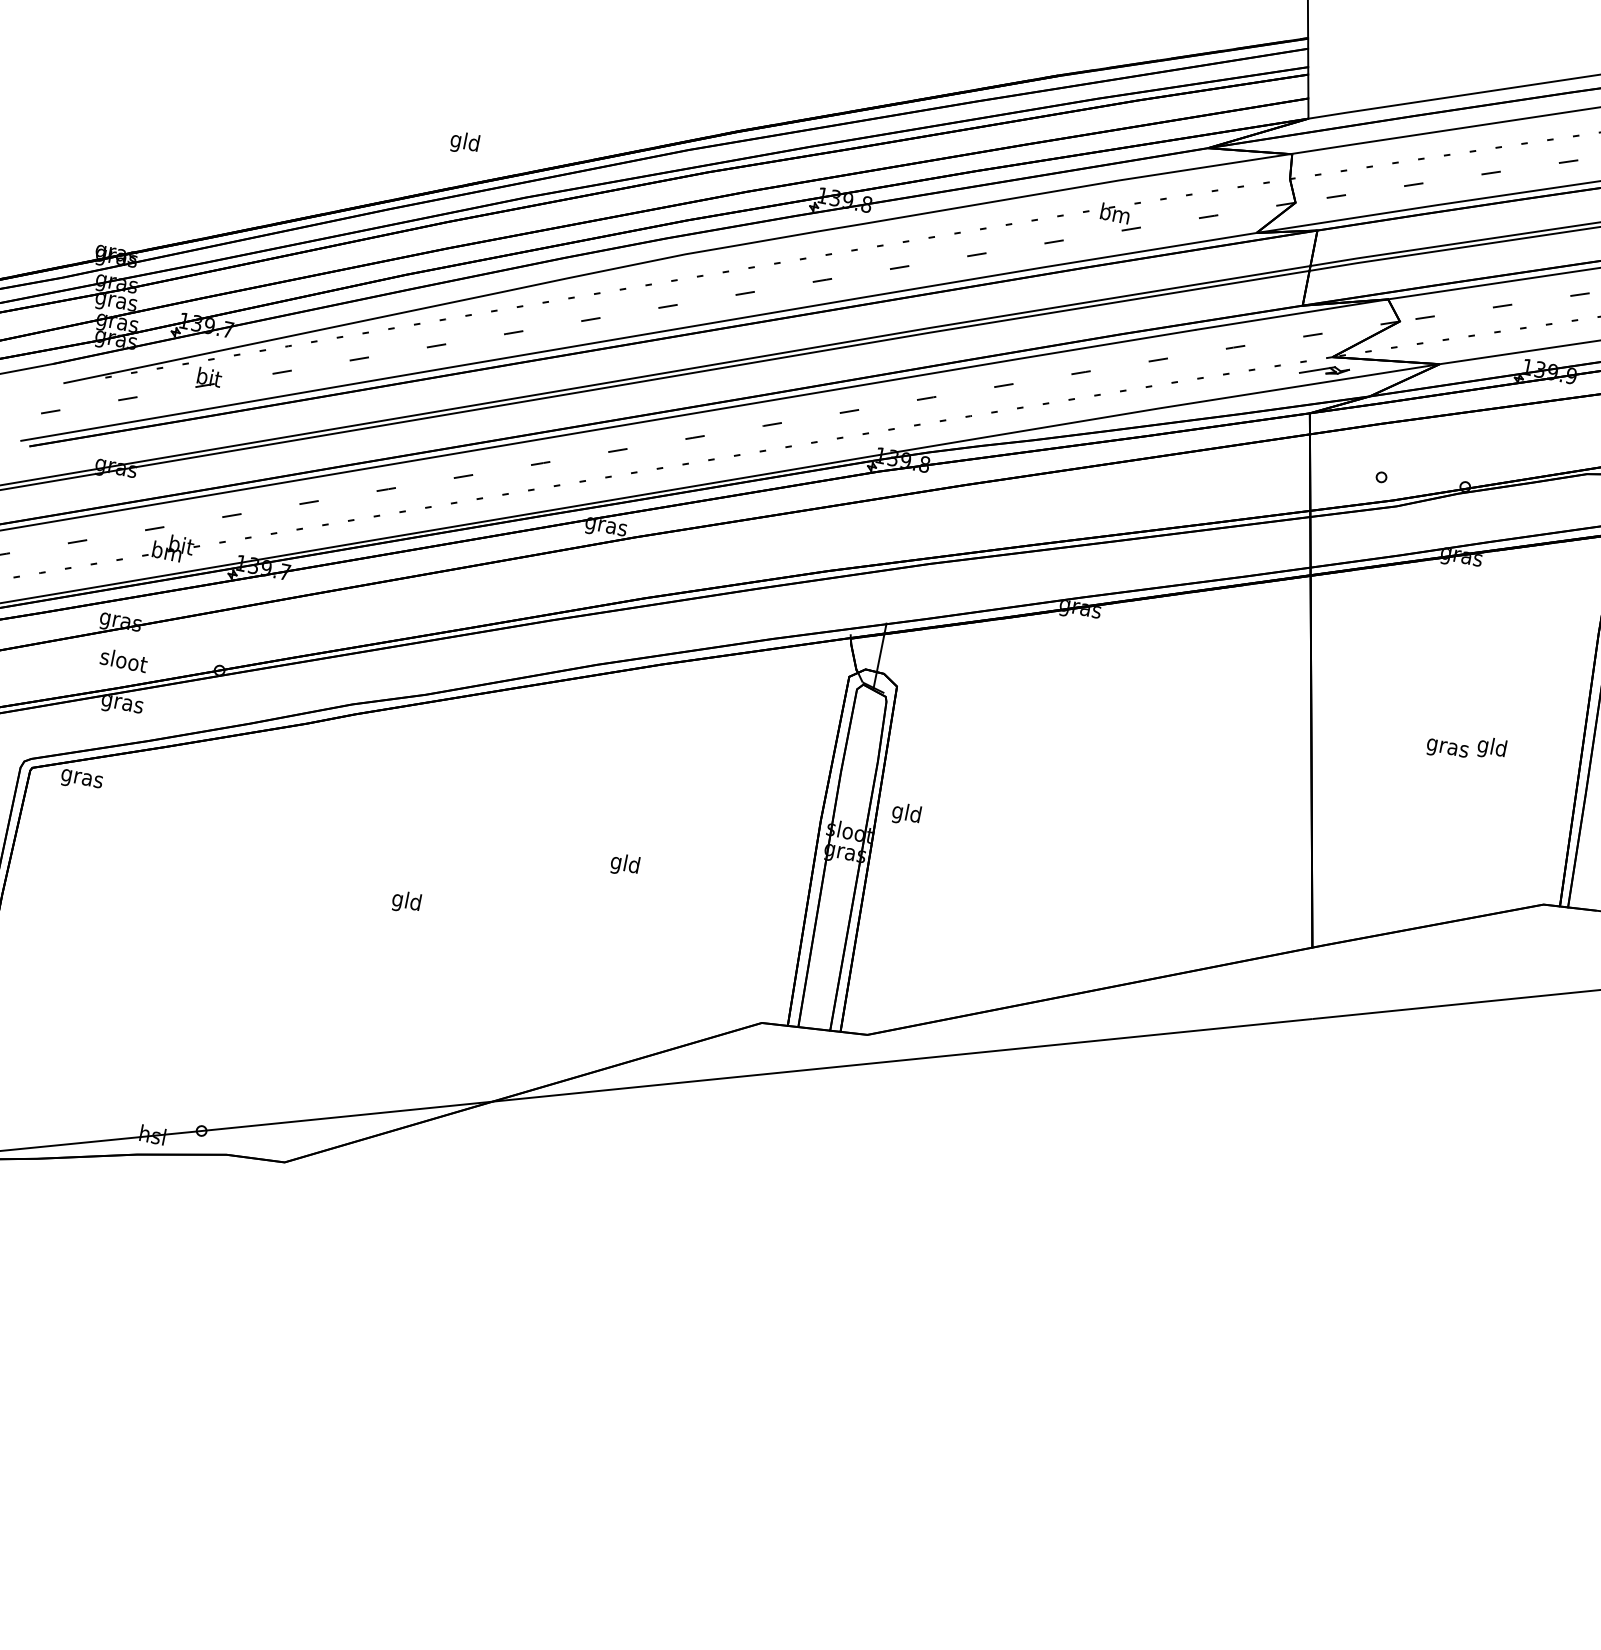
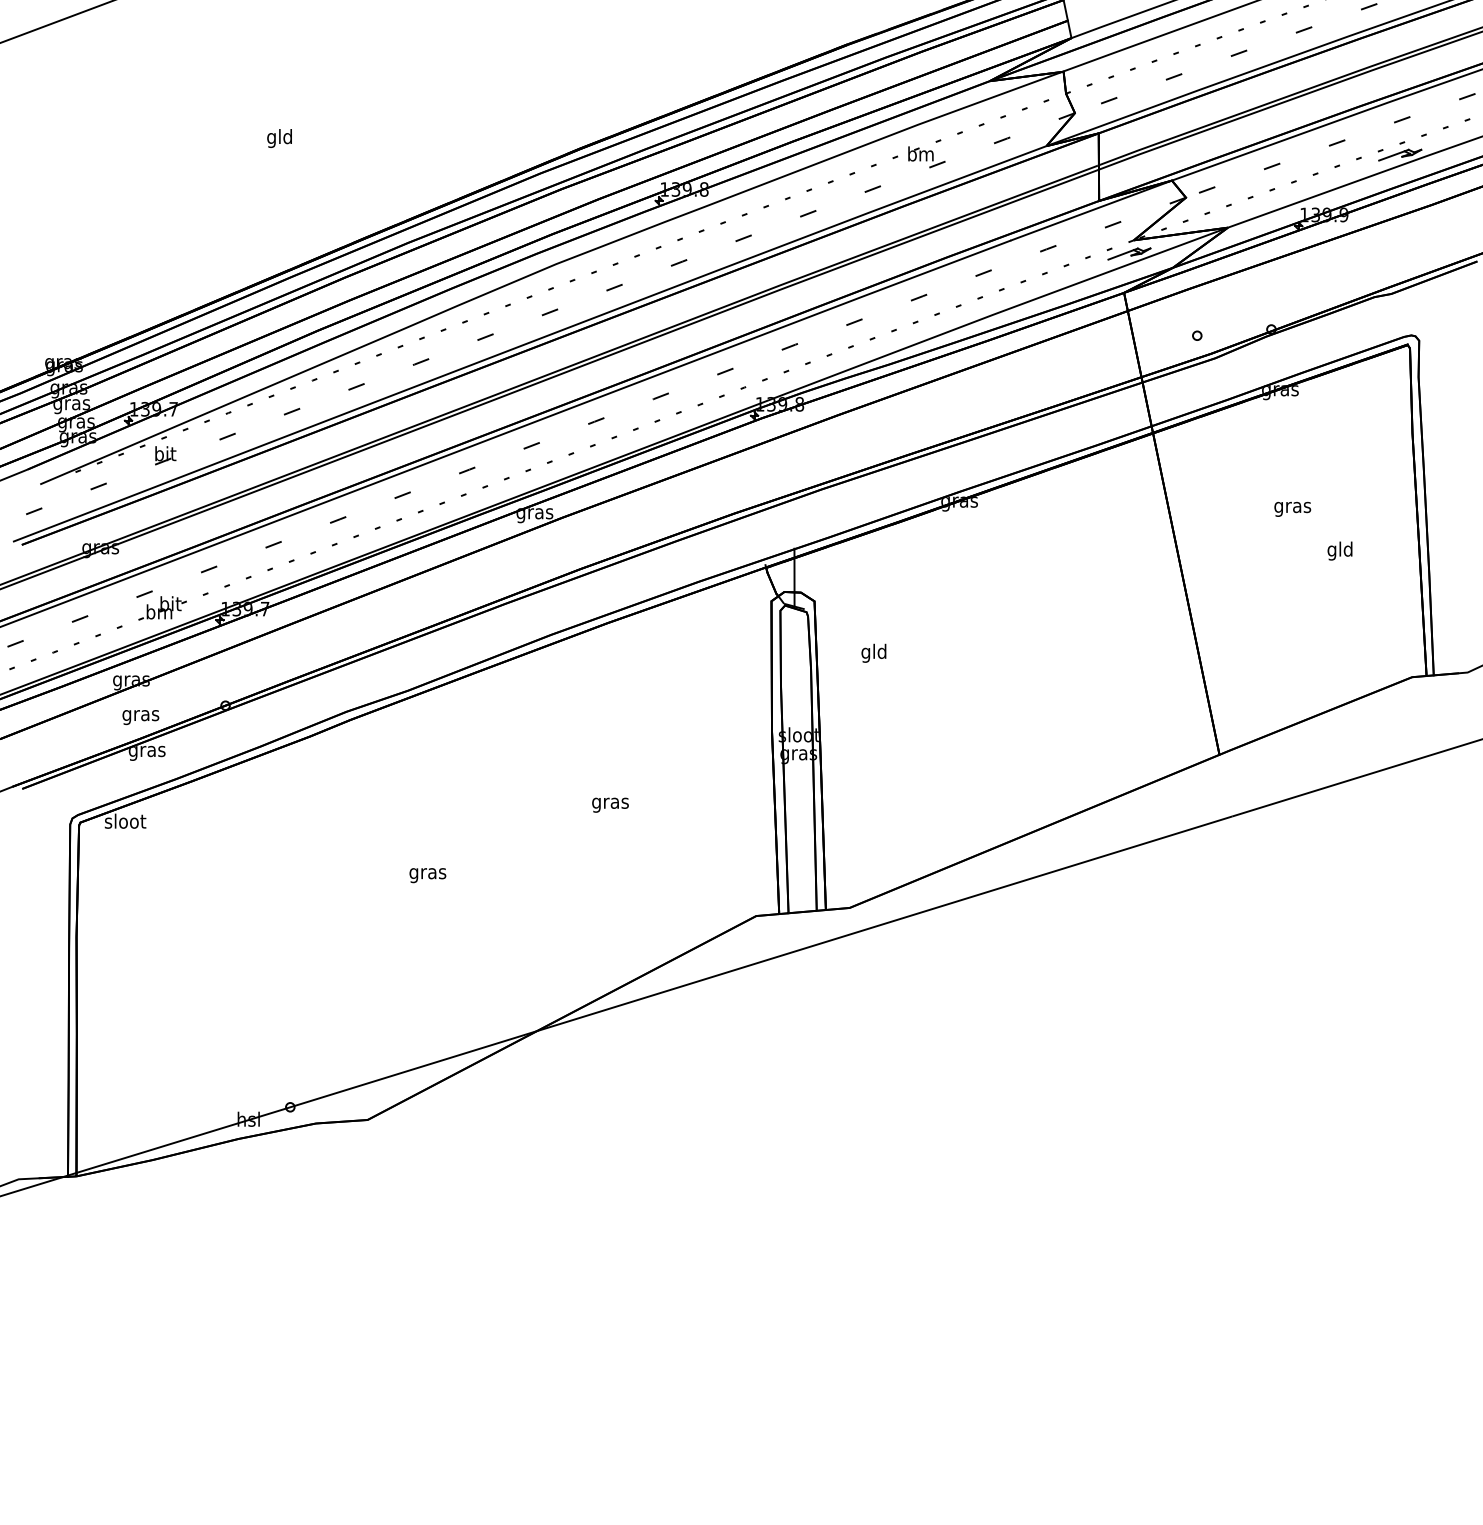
text: (464, 143) -> (279, 138), moved
text: (123, 662) -> (140, 715), sloot -> gras
text: (1447, 749) -> (1292, 508), moved
text: (82, 777) -> (125, 822), gras -> sloot
text: (906, 813) -> (873, 652), moved
text: (625, 864) -> (610, 802), gld -> gras
text: (406, 902) -> (427, 873), gld -> gras

